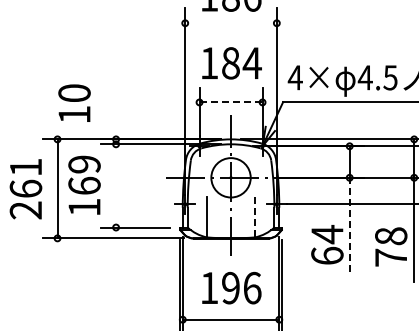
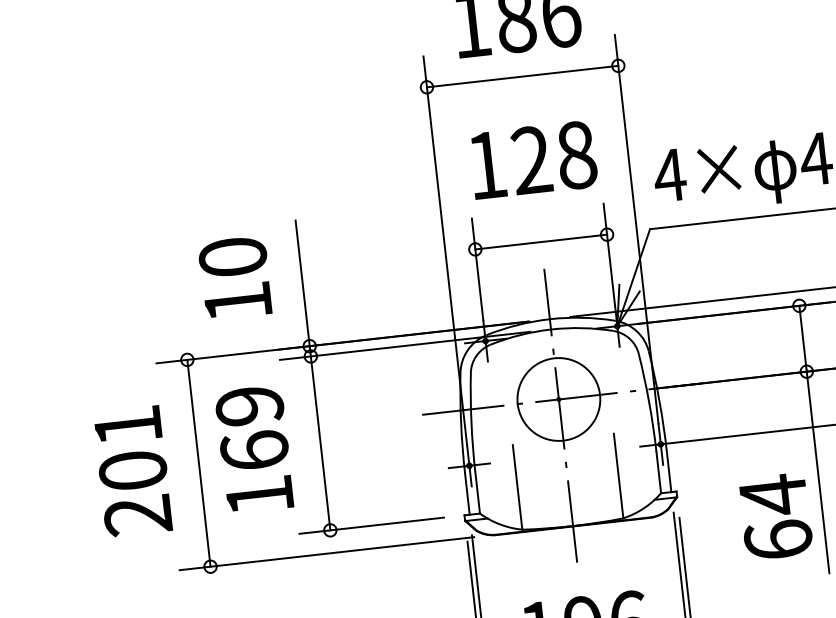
line: (230, 23) -> (521, 77), added
text: (241, 63) -> (553, 158), 184 -> 128
text: (74, 102) -> (235, 276), moved
line: (231, 102) -> (542, 242), dashed -> solid
line: (116, 153) -> (313, 375), added
text: (25, 188) -> (131, 470), 261 -> 201
line: (255, 217) -> (619, 476), dashed -> solid
line: (349, 225) -> (817, 471), dashed -> solid

